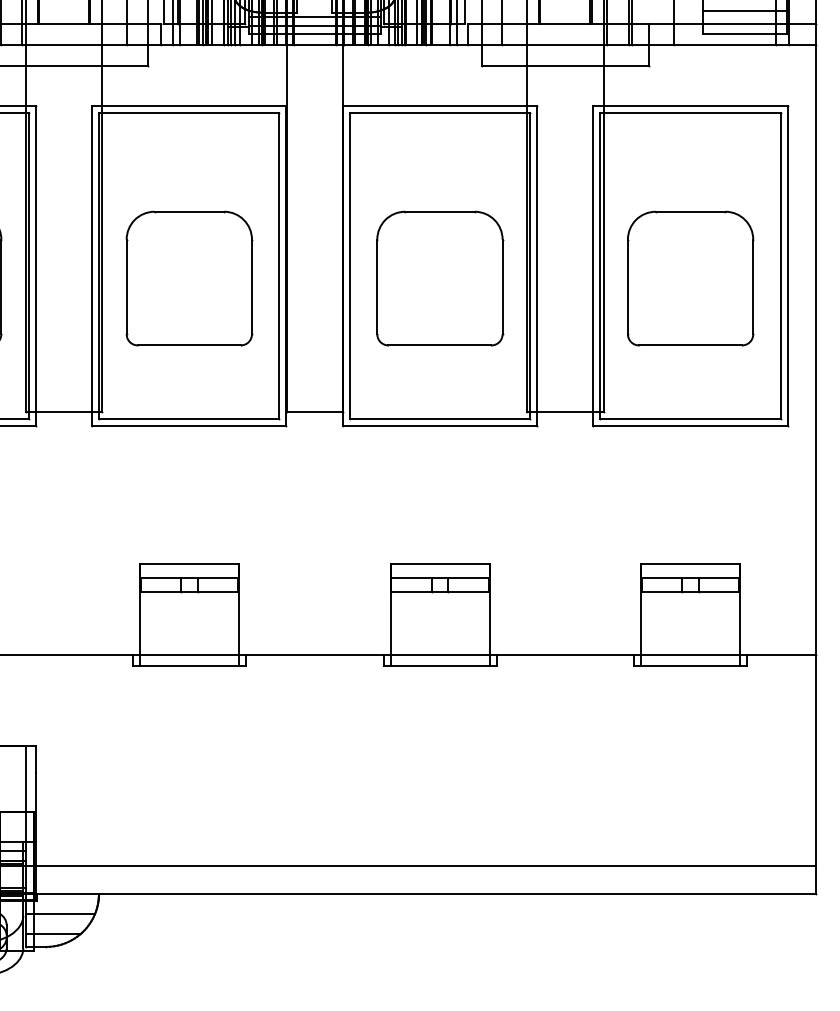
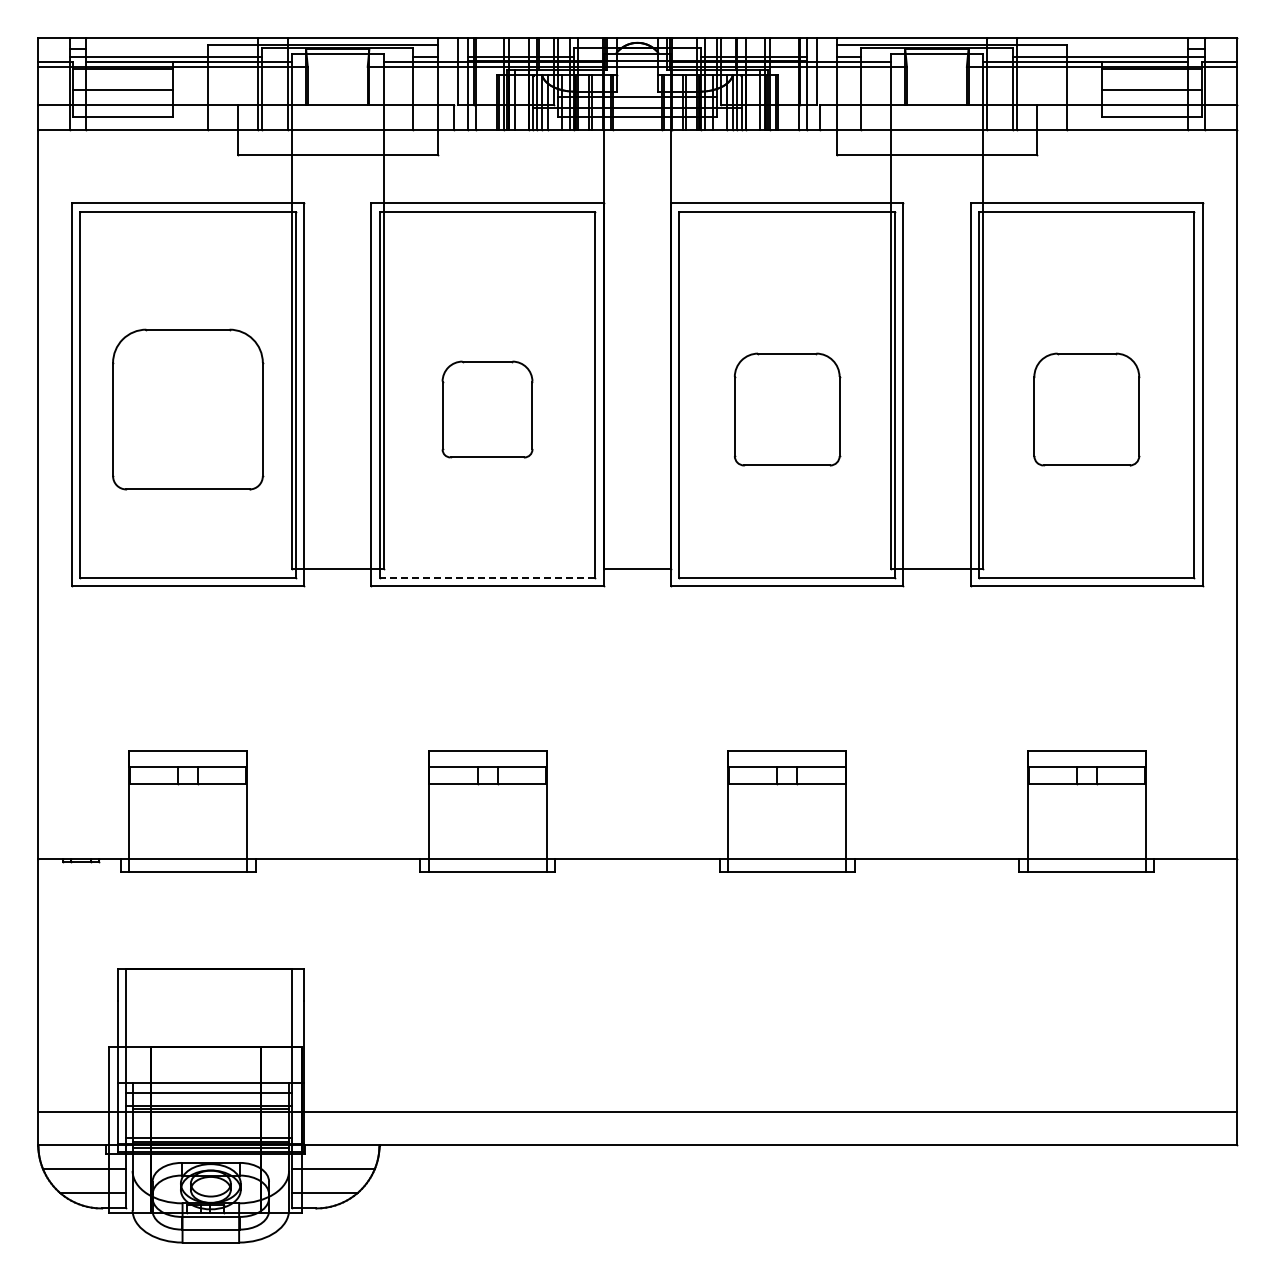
part: (189, 278) -> (487, 409), size x0.6
part: (440, 278) -> (787, 409), size x0.7
part: (690, 278) -> (1086, 409), size x0.7
line: (189, 419) -> (487, 577), solid -> dashed

